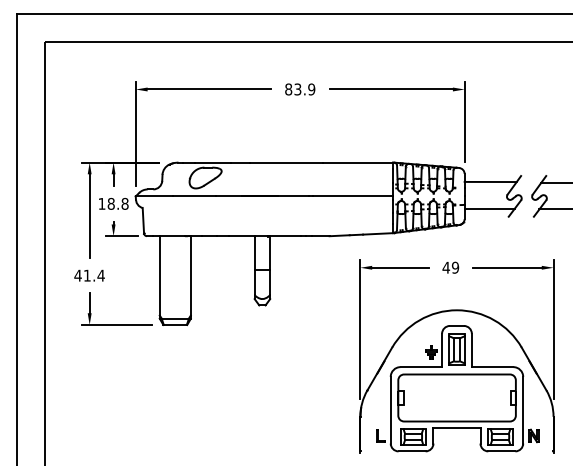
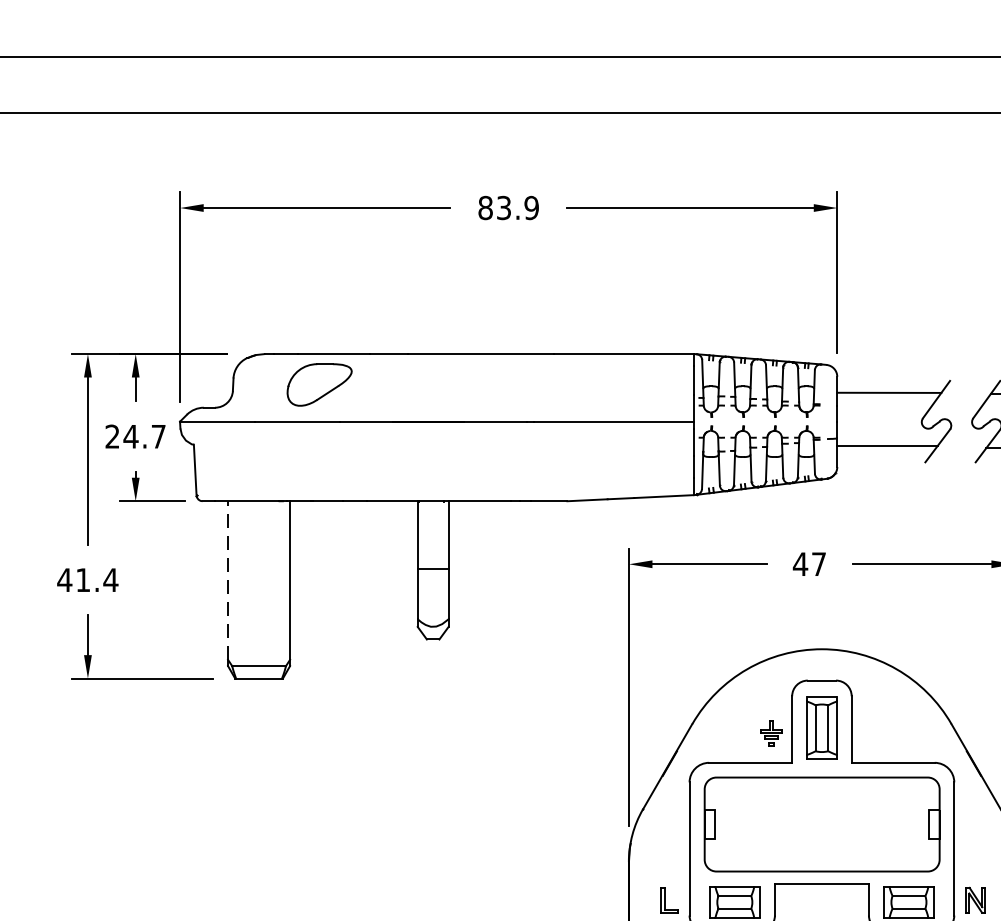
text: (113, 203) -> (135, 435), 18.8 -> 24.7
text: (455, 267) -> (818, 563), 49 -> 47
line: (159, 275) -> (227, 579), solid -> dashed

